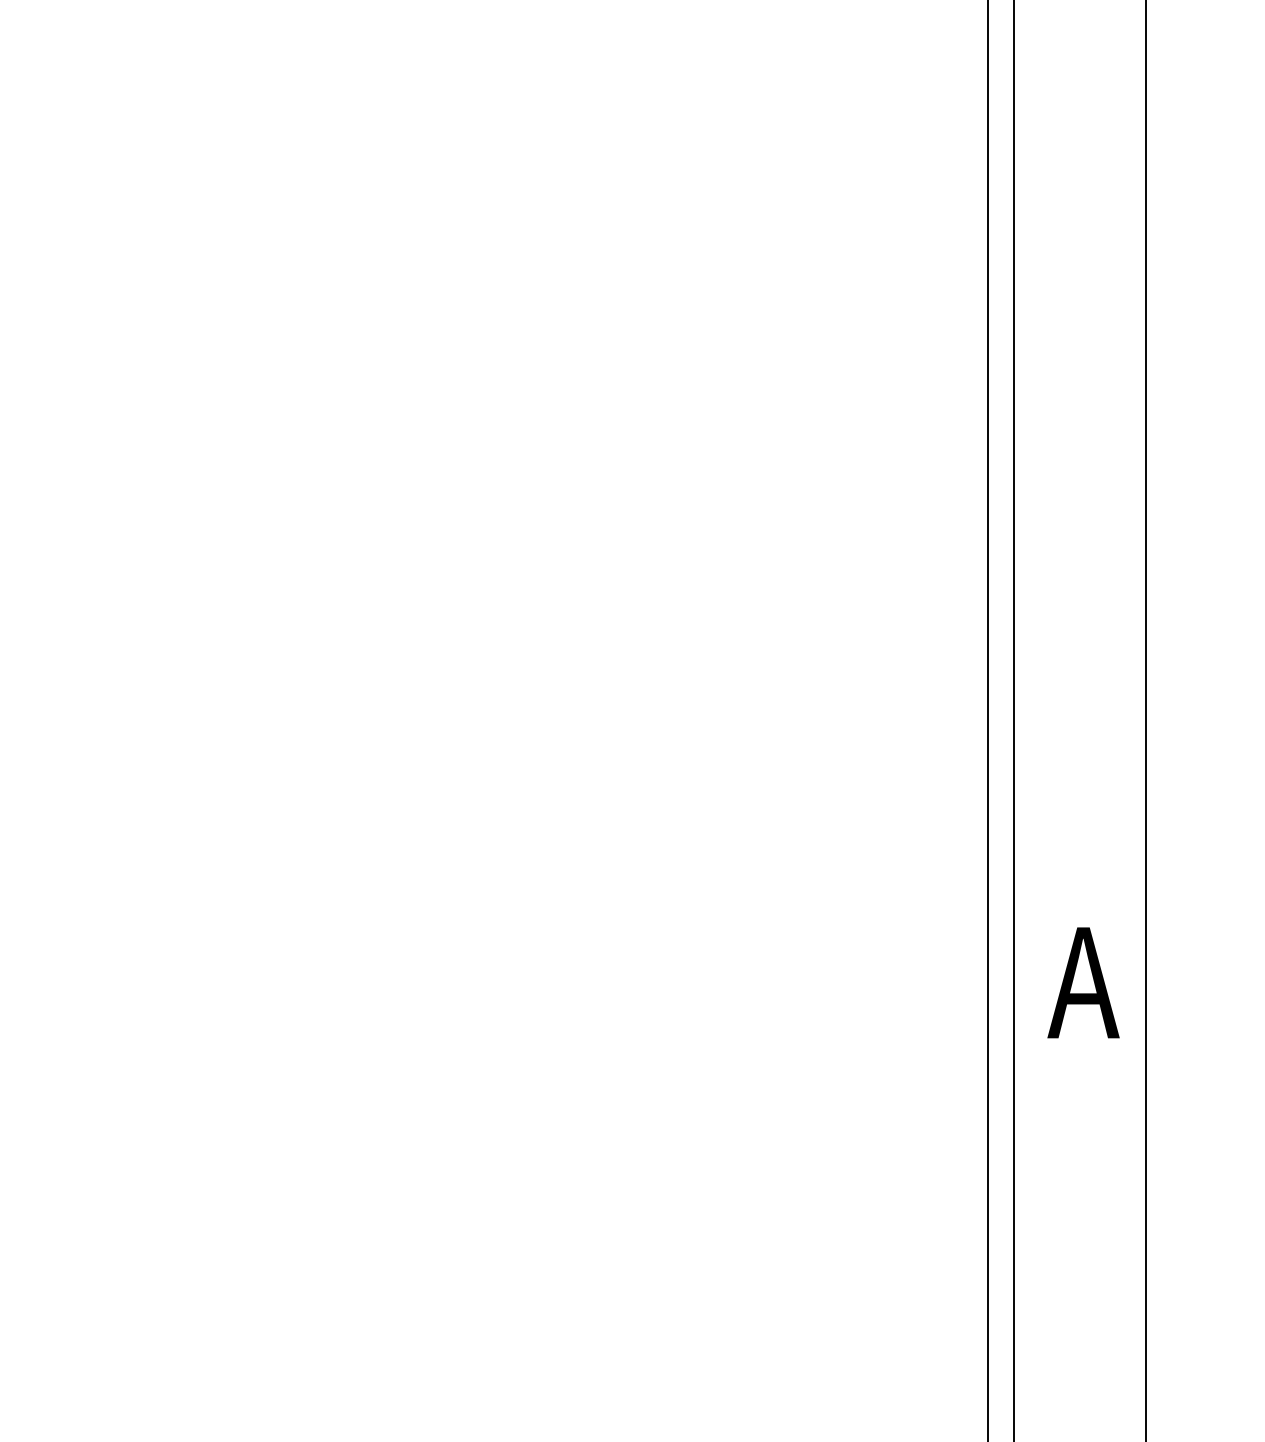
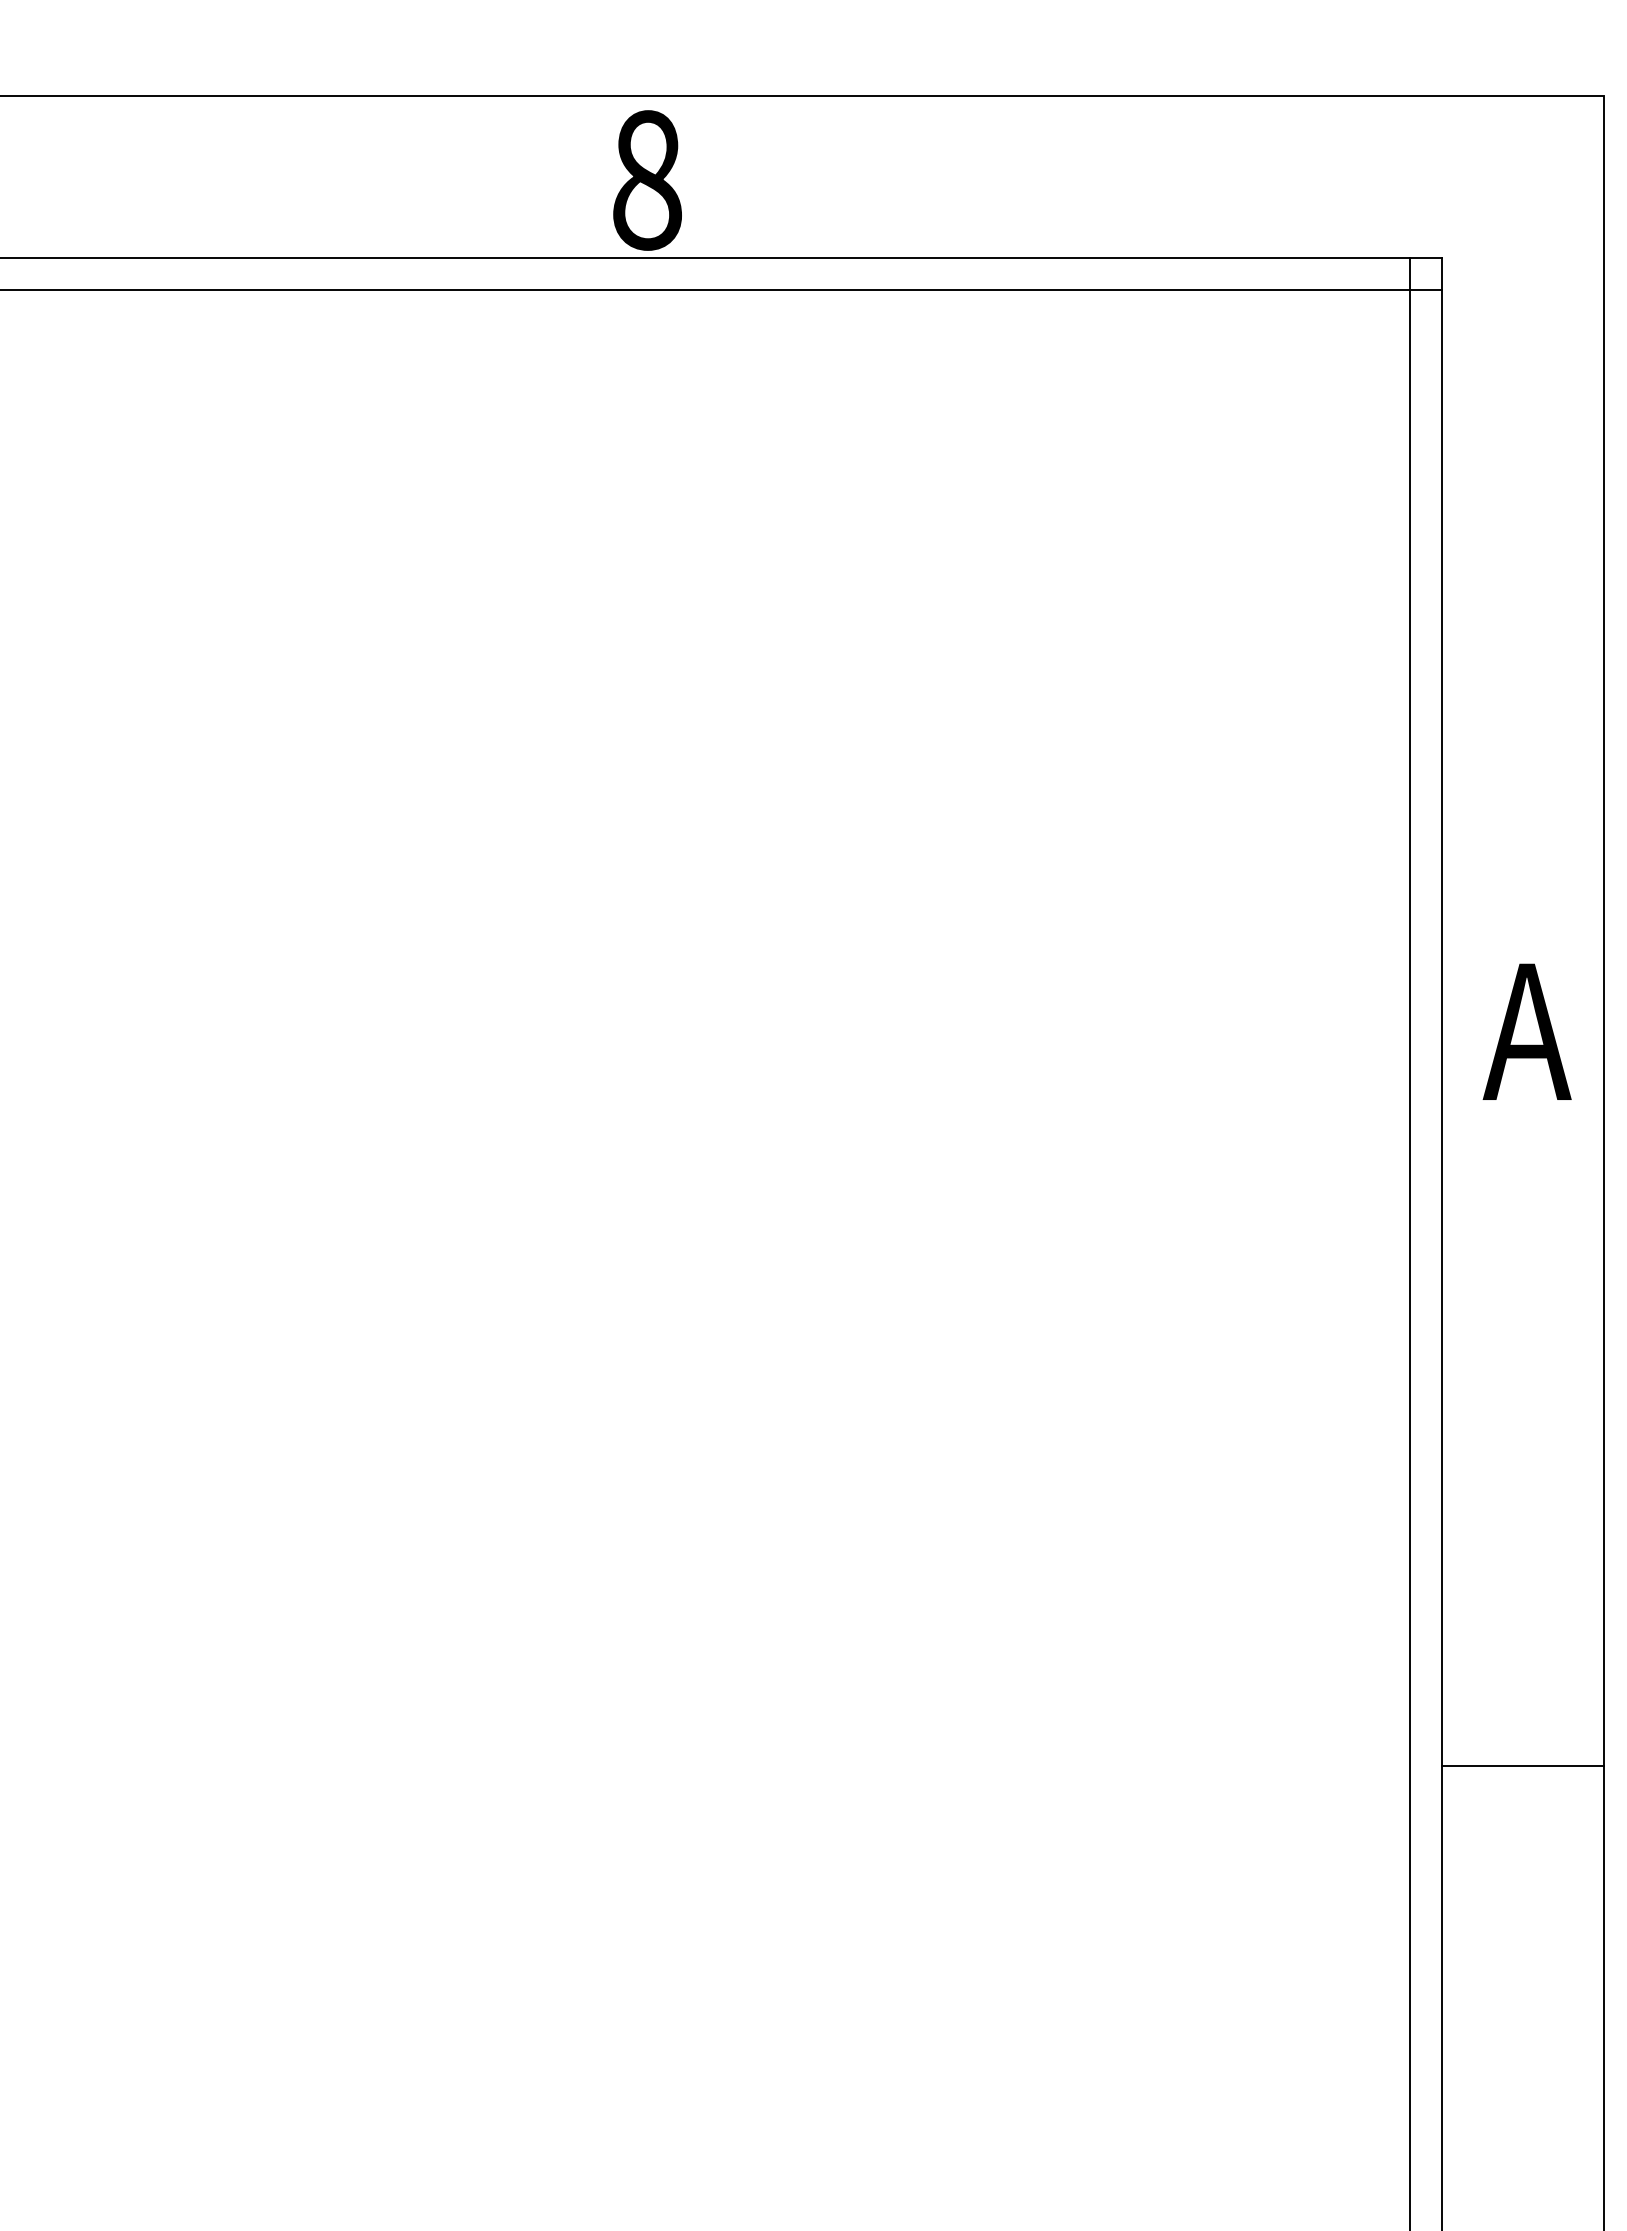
text: (1082, 982) -> (1526, 1031), moved
line: (1080, 1141) -> (1523, 1765), added

